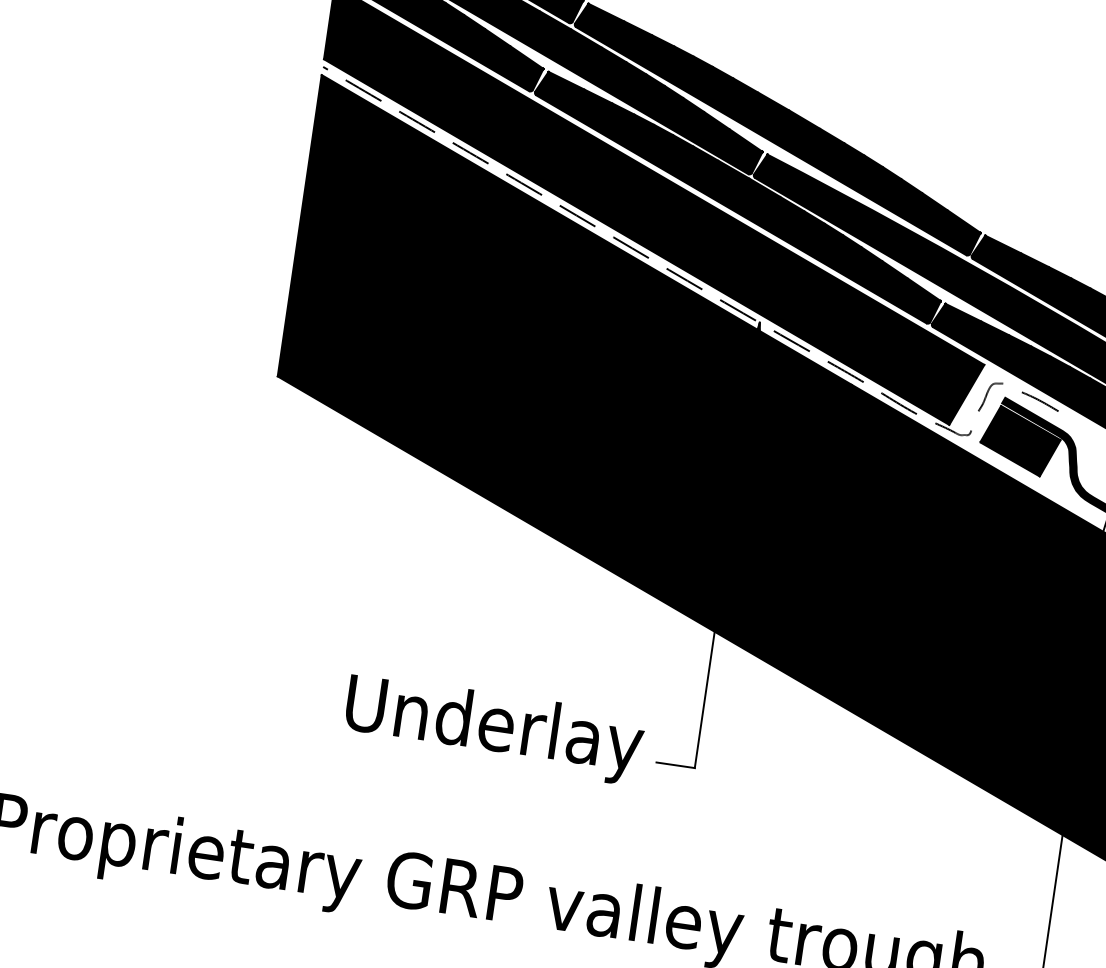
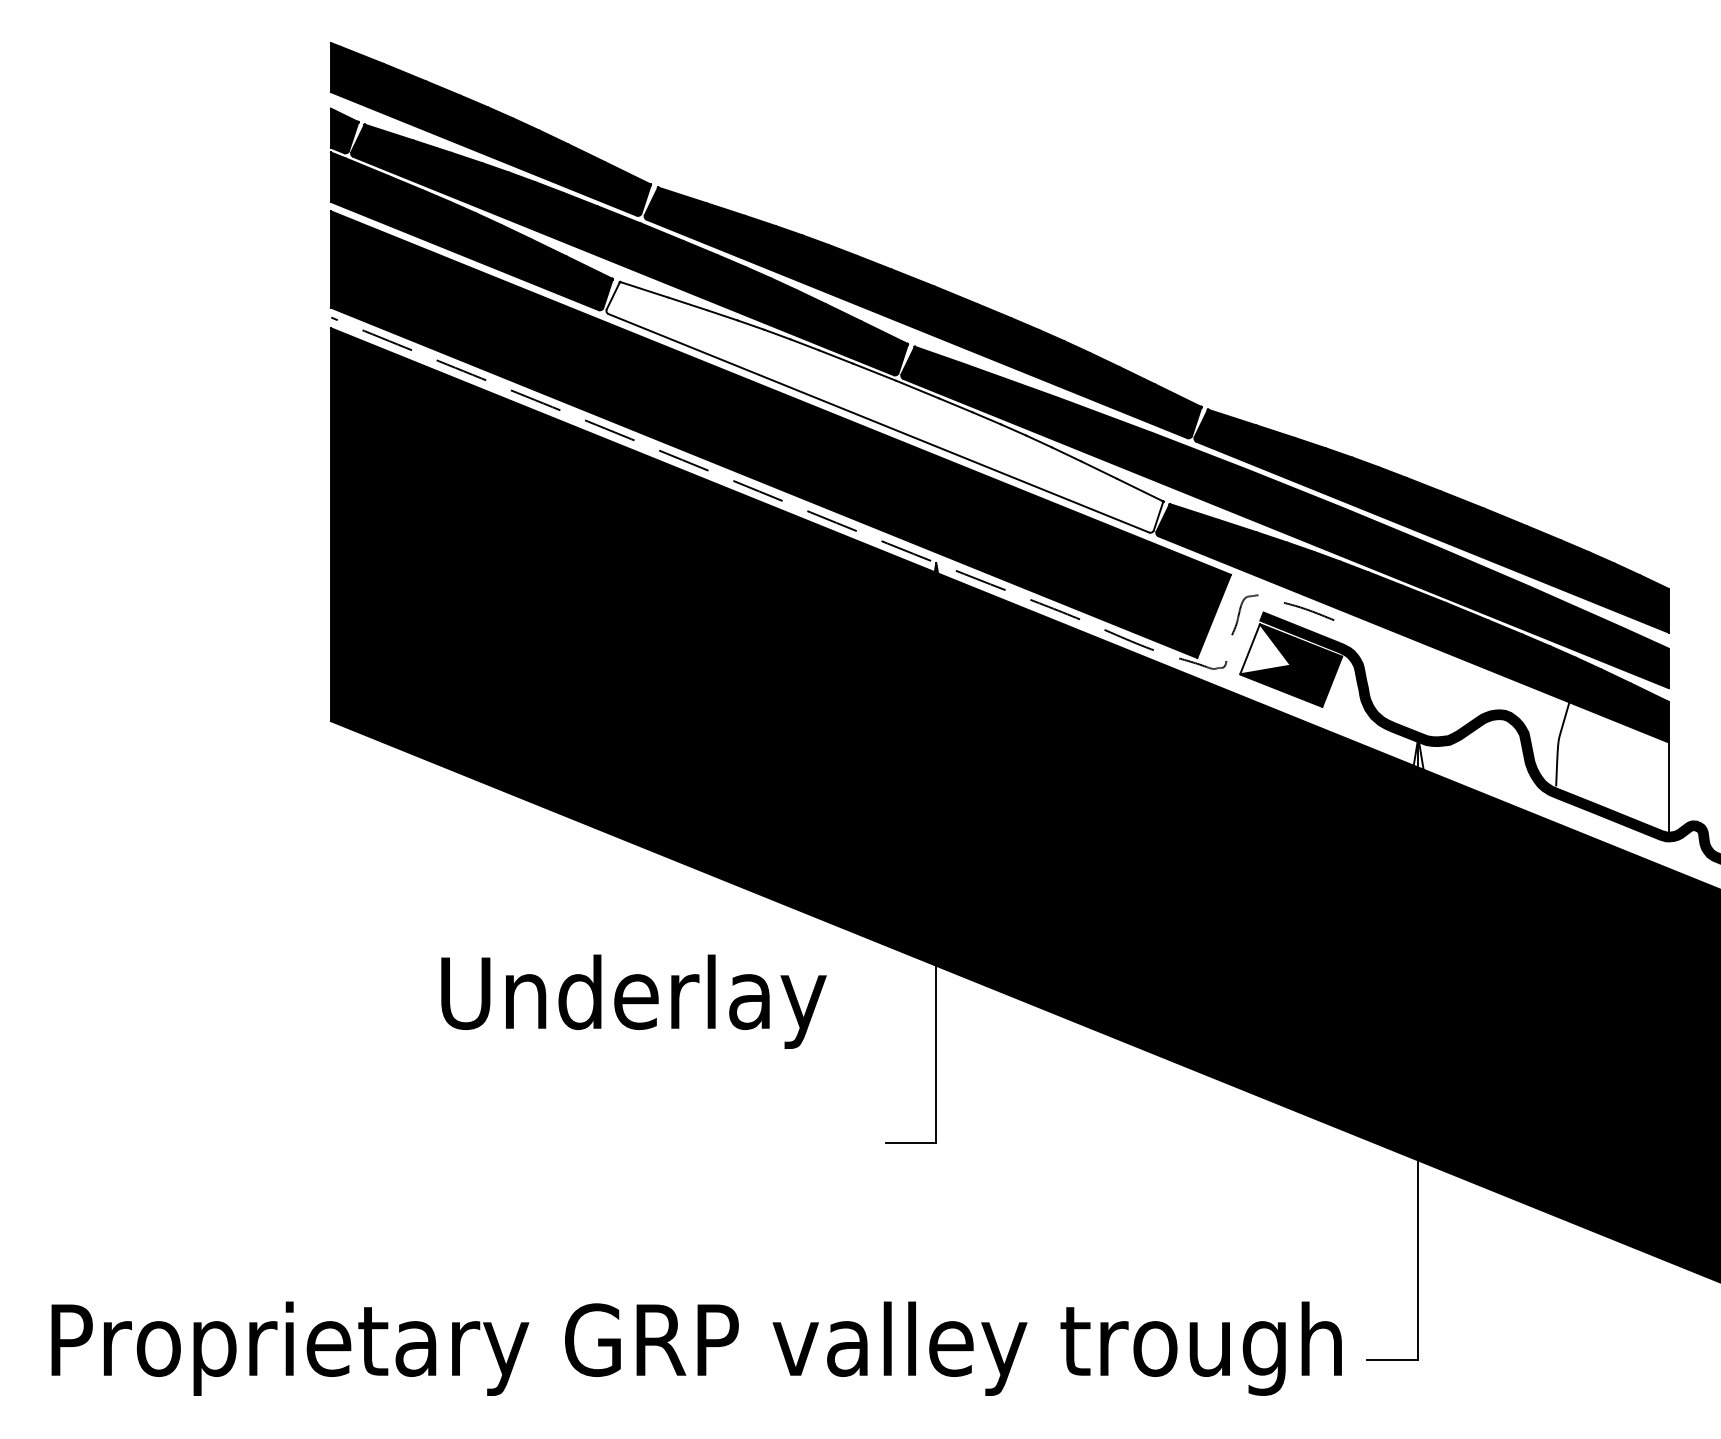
fill: (737, 197) -> (884, 407), removed
fill: (1002, 426) -> (1265, 649), removed
text: (493, 729) -> (633, 1001), moved

